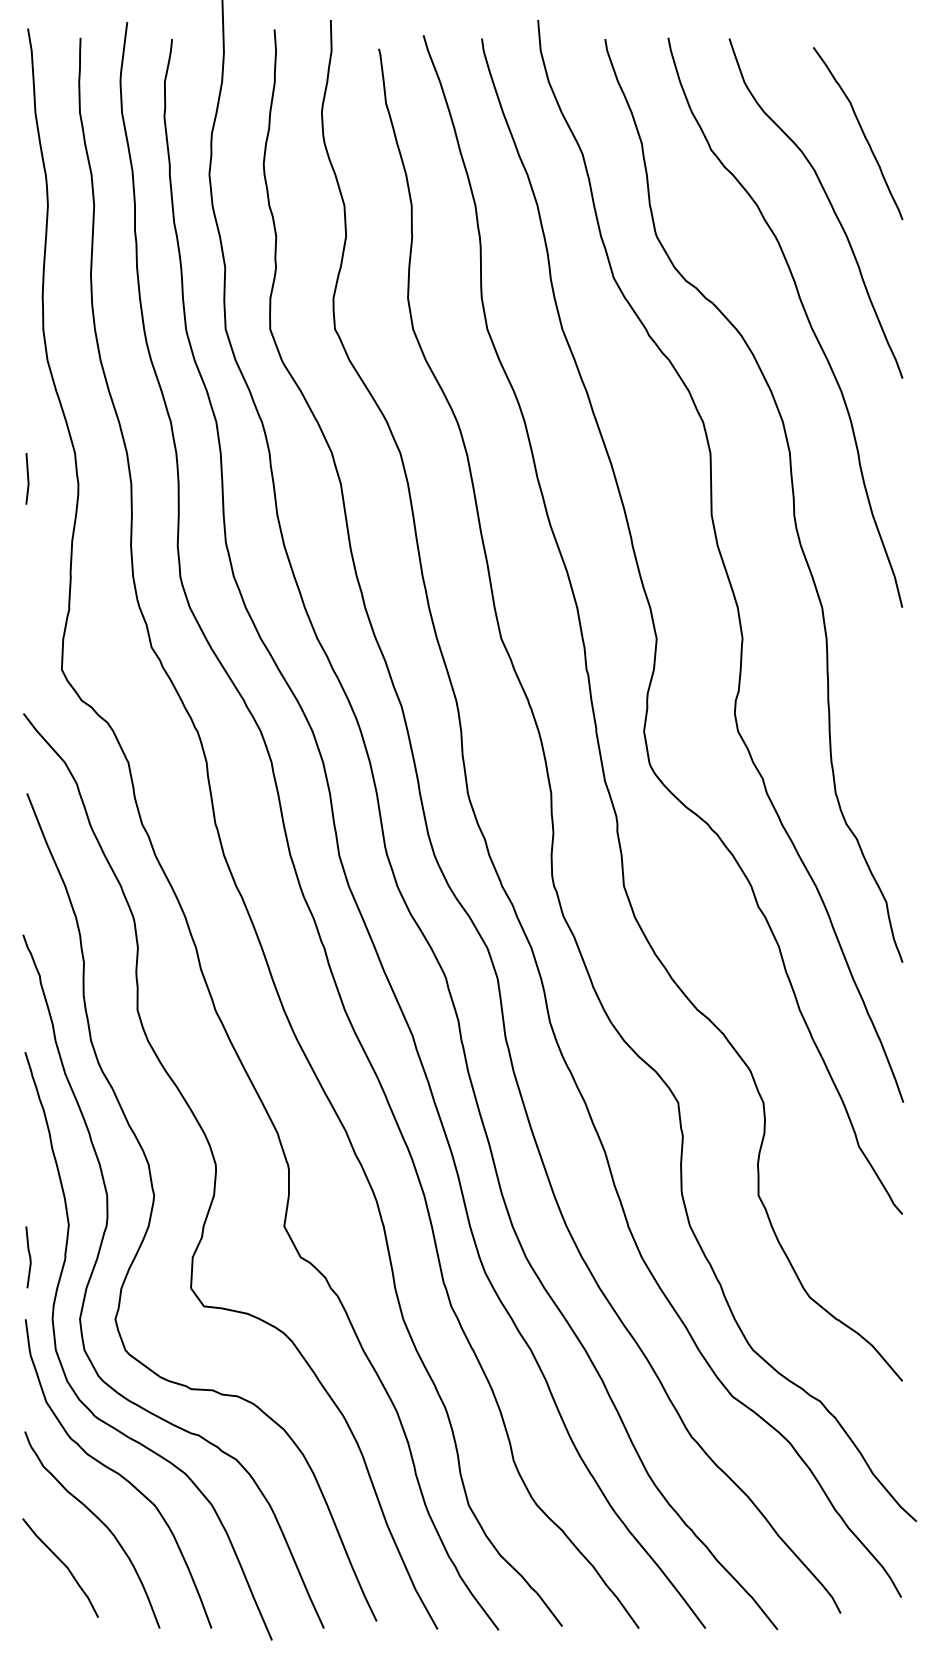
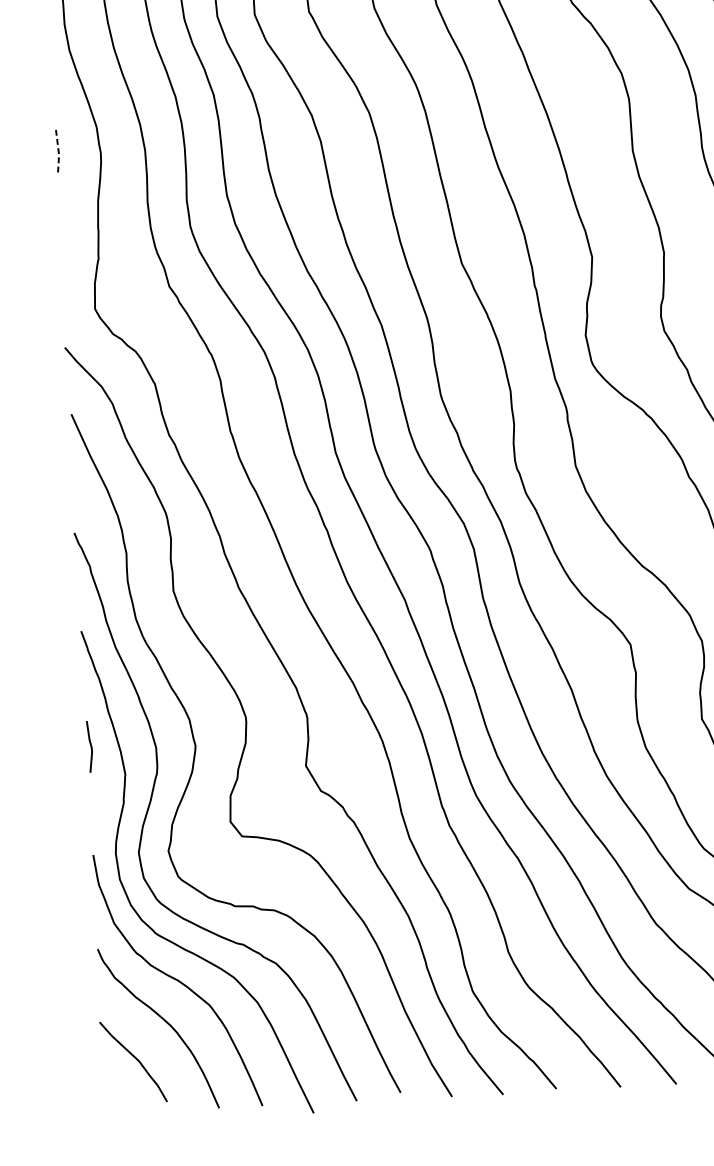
line: (28, 479) -> (58, 151), solid -> dashed
line: (29, 1257) -> (90, 746), moved

